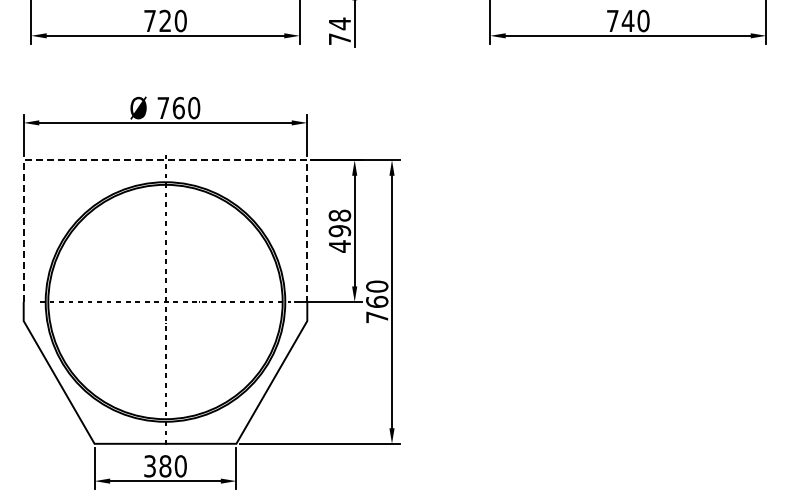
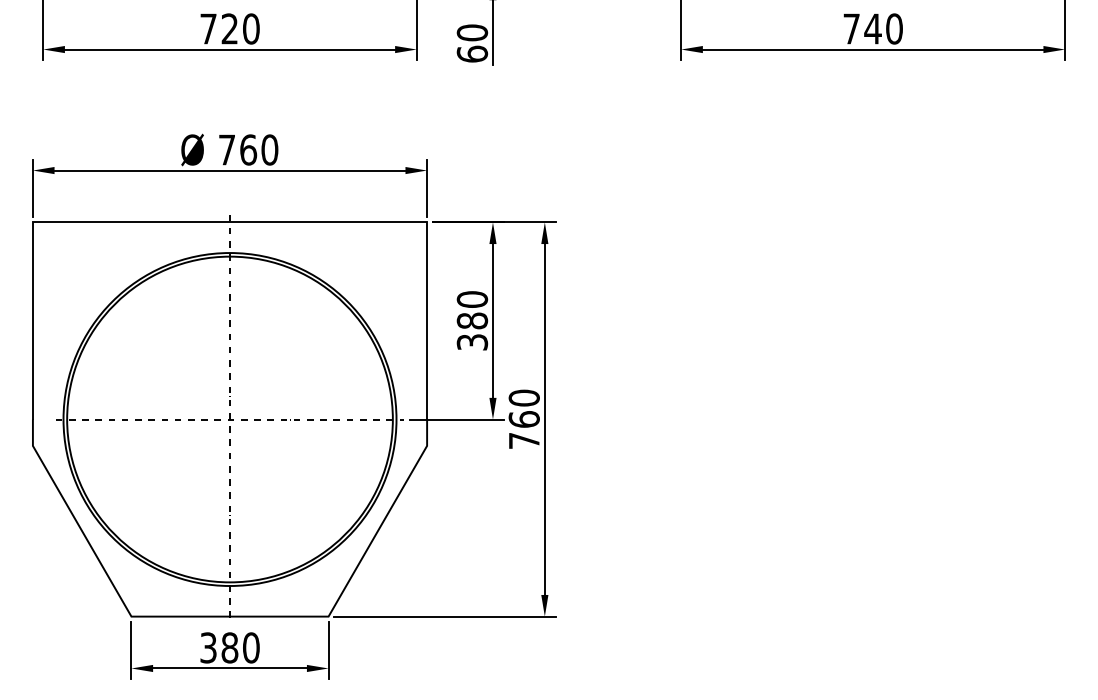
text: (339, 31) -> (471, 43), 74 -> 60
line: (165, 160) -> (230, 222), dashed -> solid
text: (339, 230) -> (471, 320), 498 -> 380

